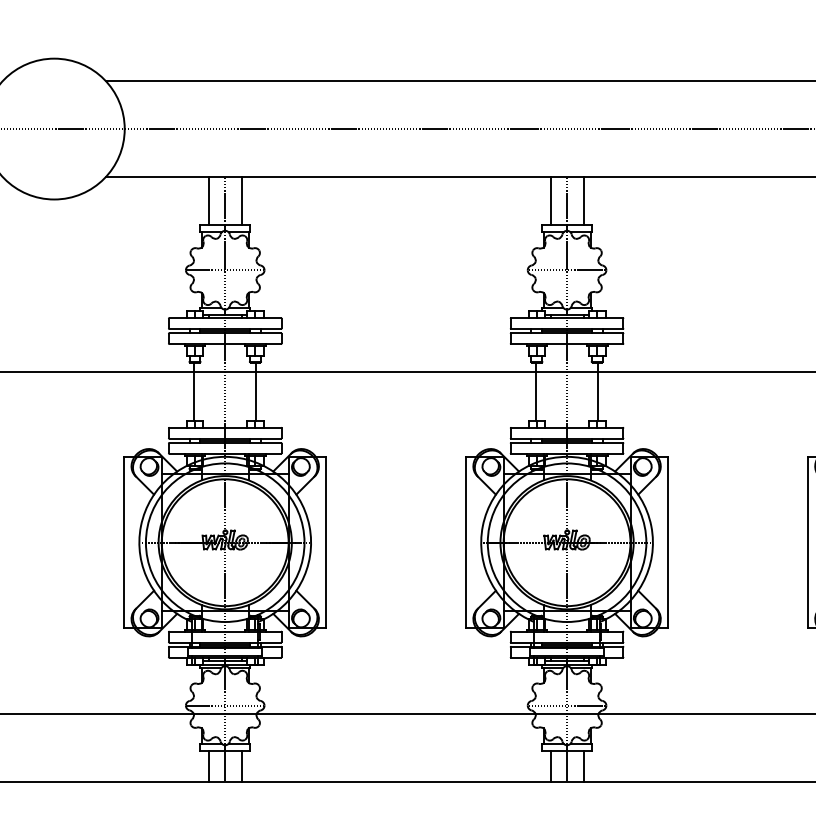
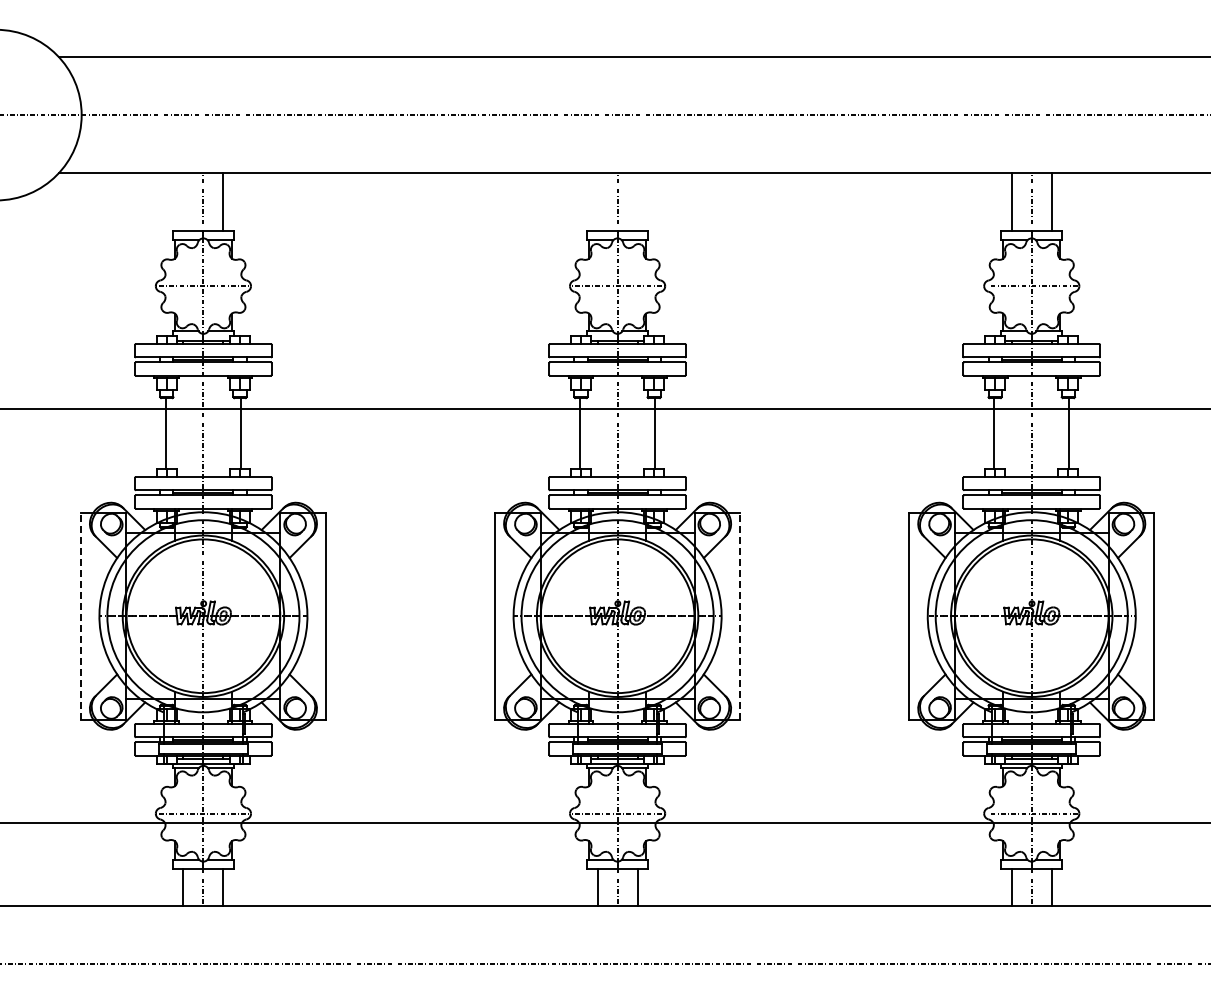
line: (208, 201) -> (183, 202), removed
line: (550, 201) -> (597, 202), removed
line: (583, 201) -> (637, 202), removed
line: (123, 542) -> (80, 616), solid -> dashed
line: (668, 542) -> (740, 616), solid -> dashed

